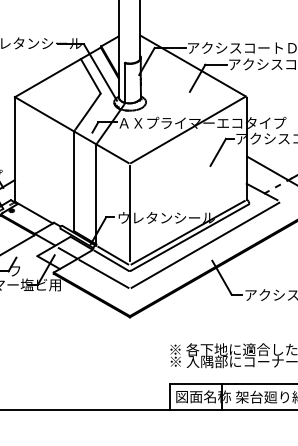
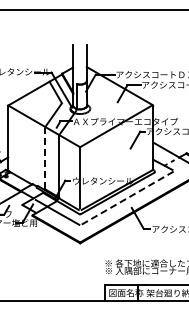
line: (74, 181) -> (45, 158), solid -> dashed
line: (205, 245) -> (127, 198), solid -> dashed

